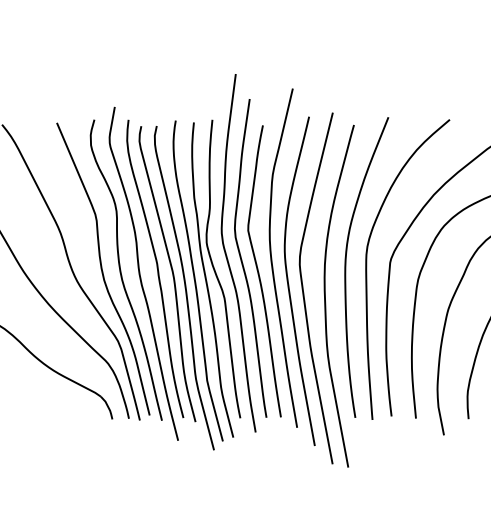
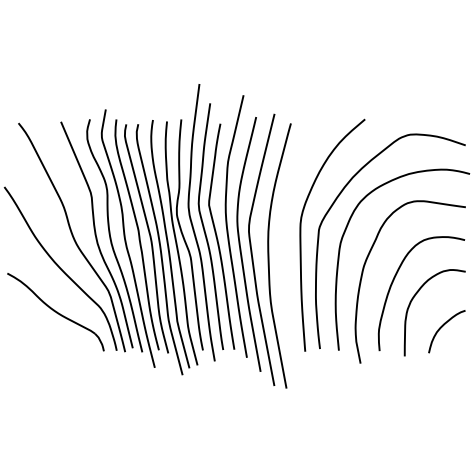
curve: (346, 267) -> (285, 233), removed

